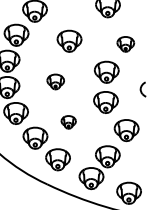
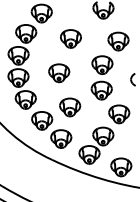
part: (125, 44) -> (118, 41), size x1.43
part: (55, 82) -> (59, 73), size x1.43
part: (68, 122) -> (70, 107), size x1.67

